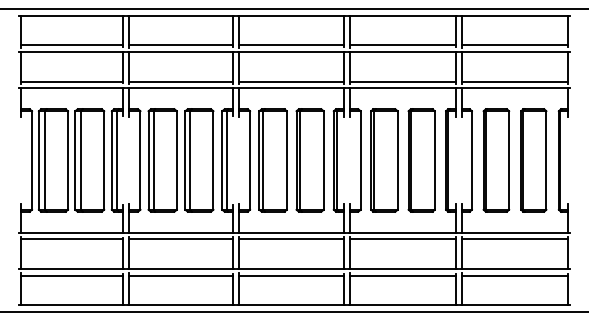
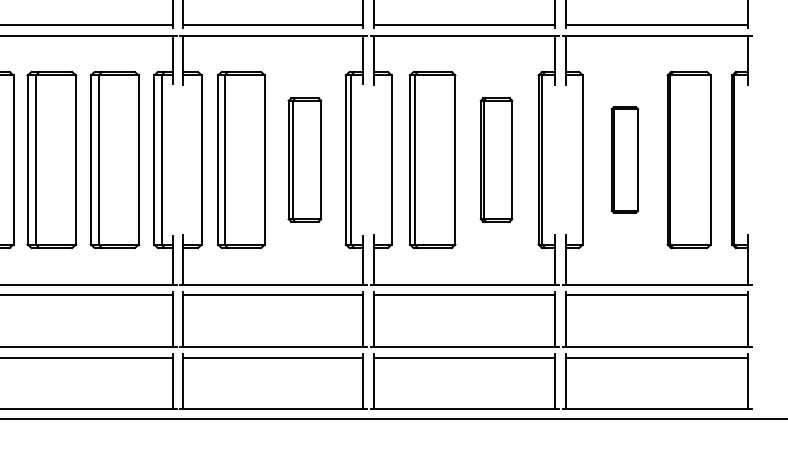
part: (309, 160) -> (303, 160), size x0.7
part: (421, 160) -> (496, 160), size x0.7
part: (496, 160) -> (625, 160), size x0.6

